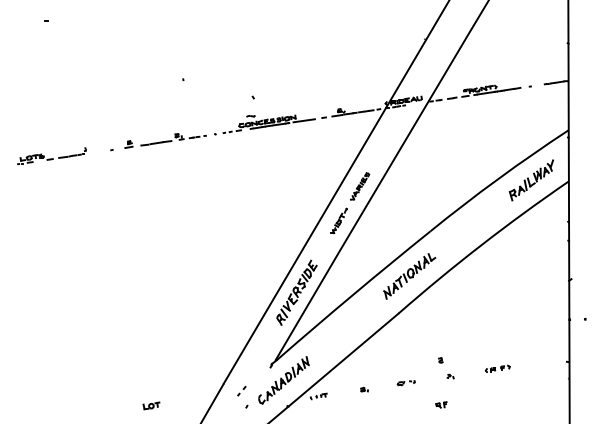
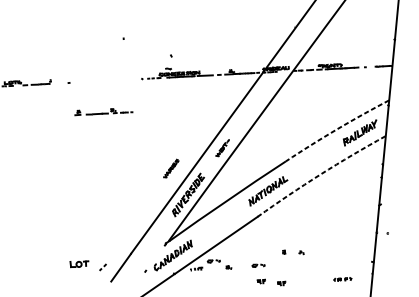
part: (165, 140) -> (103, 112), moved
arc: (498, 179) -> (336, 129), solid -> dashed
part: (360, 186) -> (171, 168), moved
arc: (481, 245) -> (320, 174), solid -> dashed
part: (497, 368) -> (342, 279), moved
part: (450, 376) -> (301, 252), moved
part: (341, 383) -> (213, 261), added
part: (241, 390) -> (102, 266), moved
part: (412, 404) -> (261, 281), added
part: (151, 405) -> (79, 263), size x1.6

